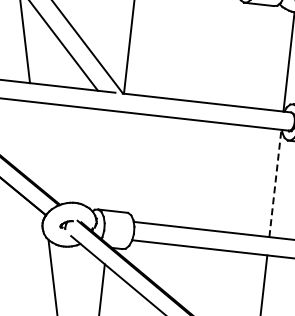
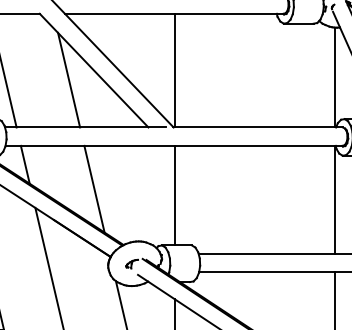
line: (37, 145) -> (94, 188), added
line: (116, 161) -> (174, 195), added
line: (275, 183) -> (335, 199), dashed -> solid

